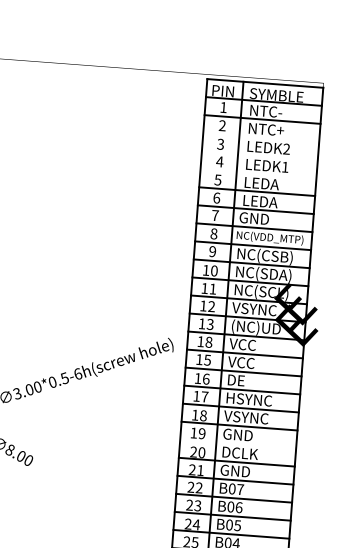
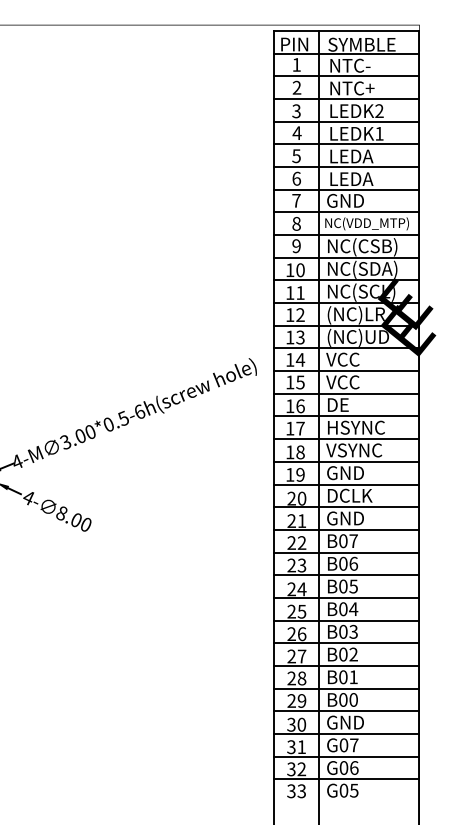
line: (261, 137) -> (346, 98), added
line: (259, 155) -> (346, 121), added
line: (258, 173) -> (346, 144), added
text: (255, 310) -> (355, 315), VSYNC -> (NC)LR
text: (209, 341) -> (300, 359), 18 -> 14
line: (238, 444) -> (346, 484), added

